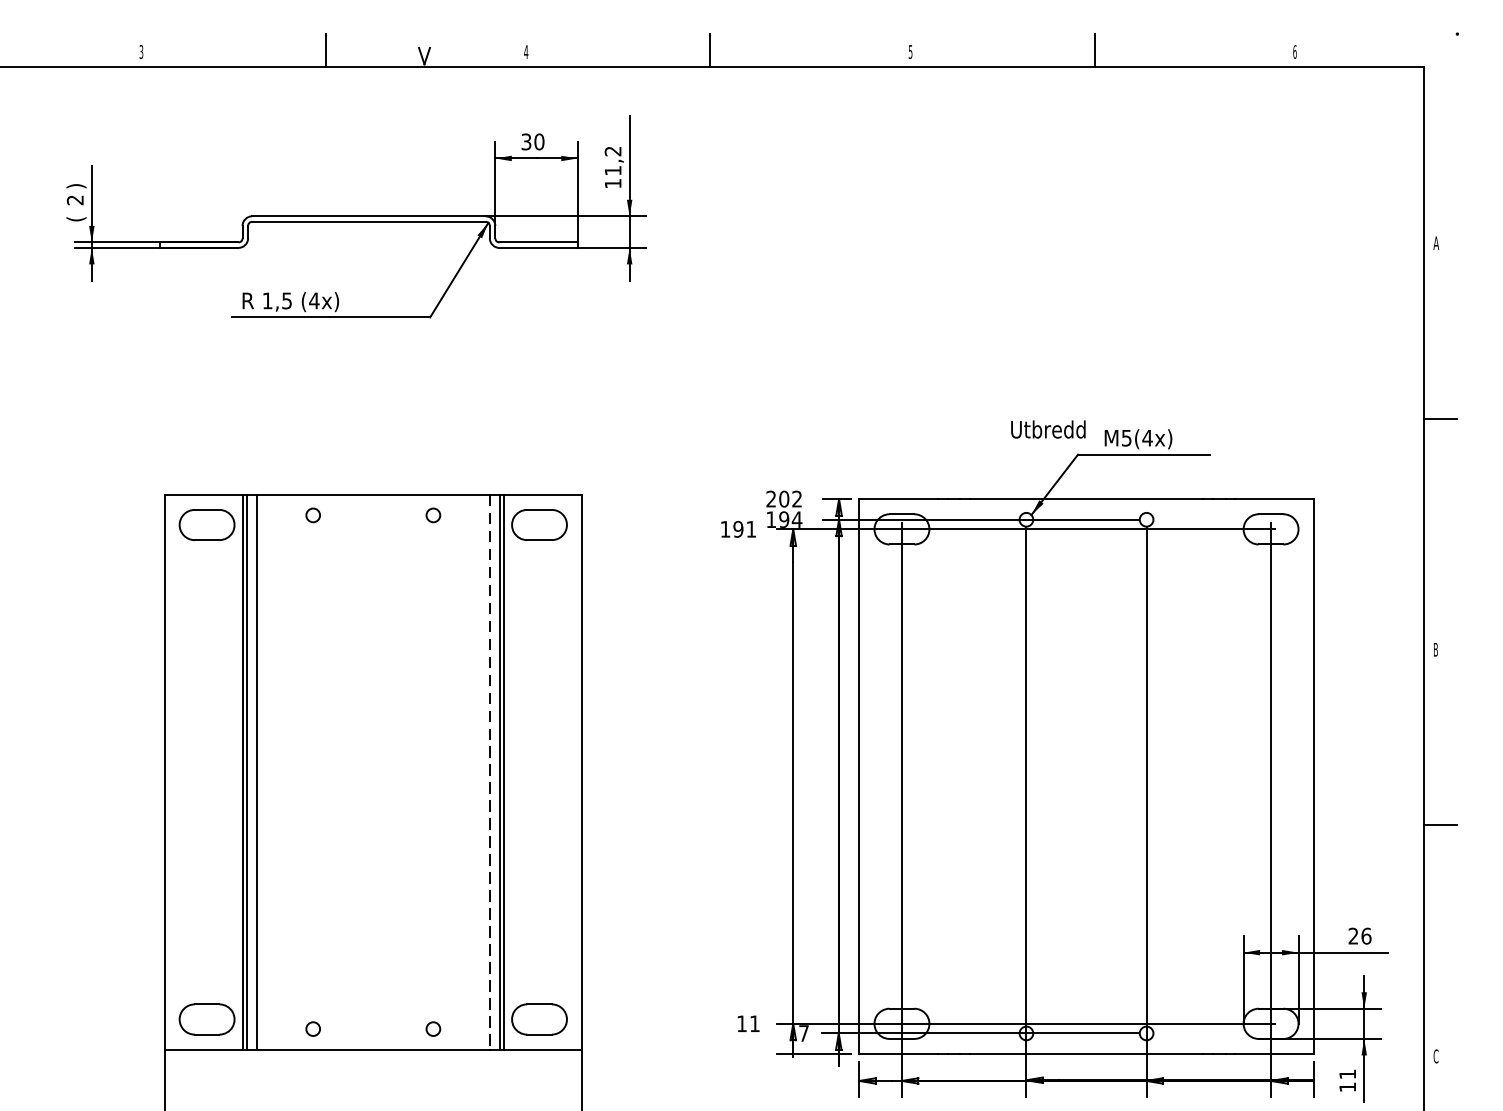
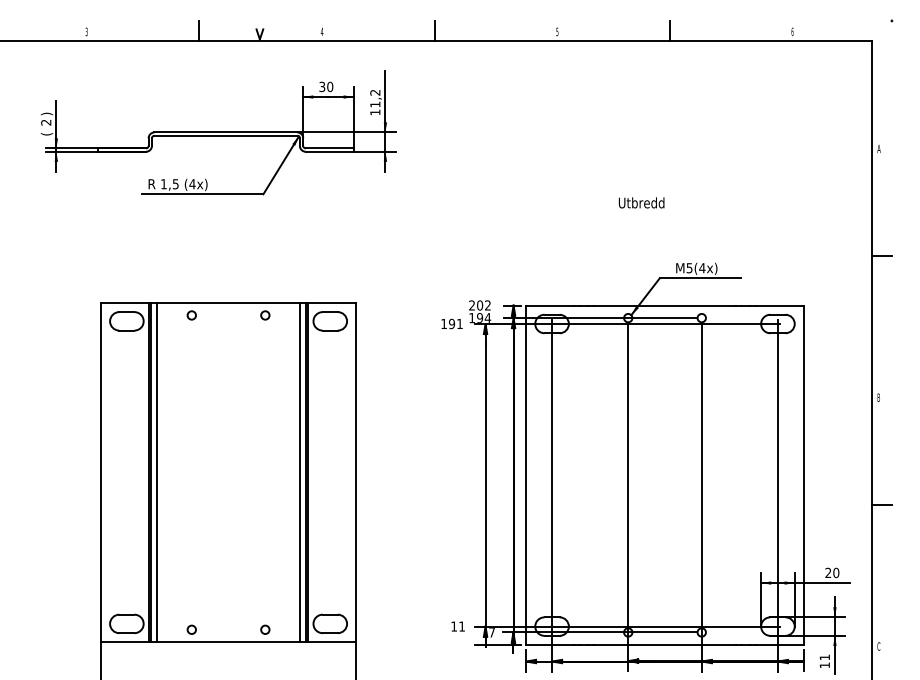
text: (1048, 428) -> (641, 202), moved
line: (490, 772) -> (300, 472), dashed -> solid
text: (1366, 935) -> (836, 572), 26 -> 20

